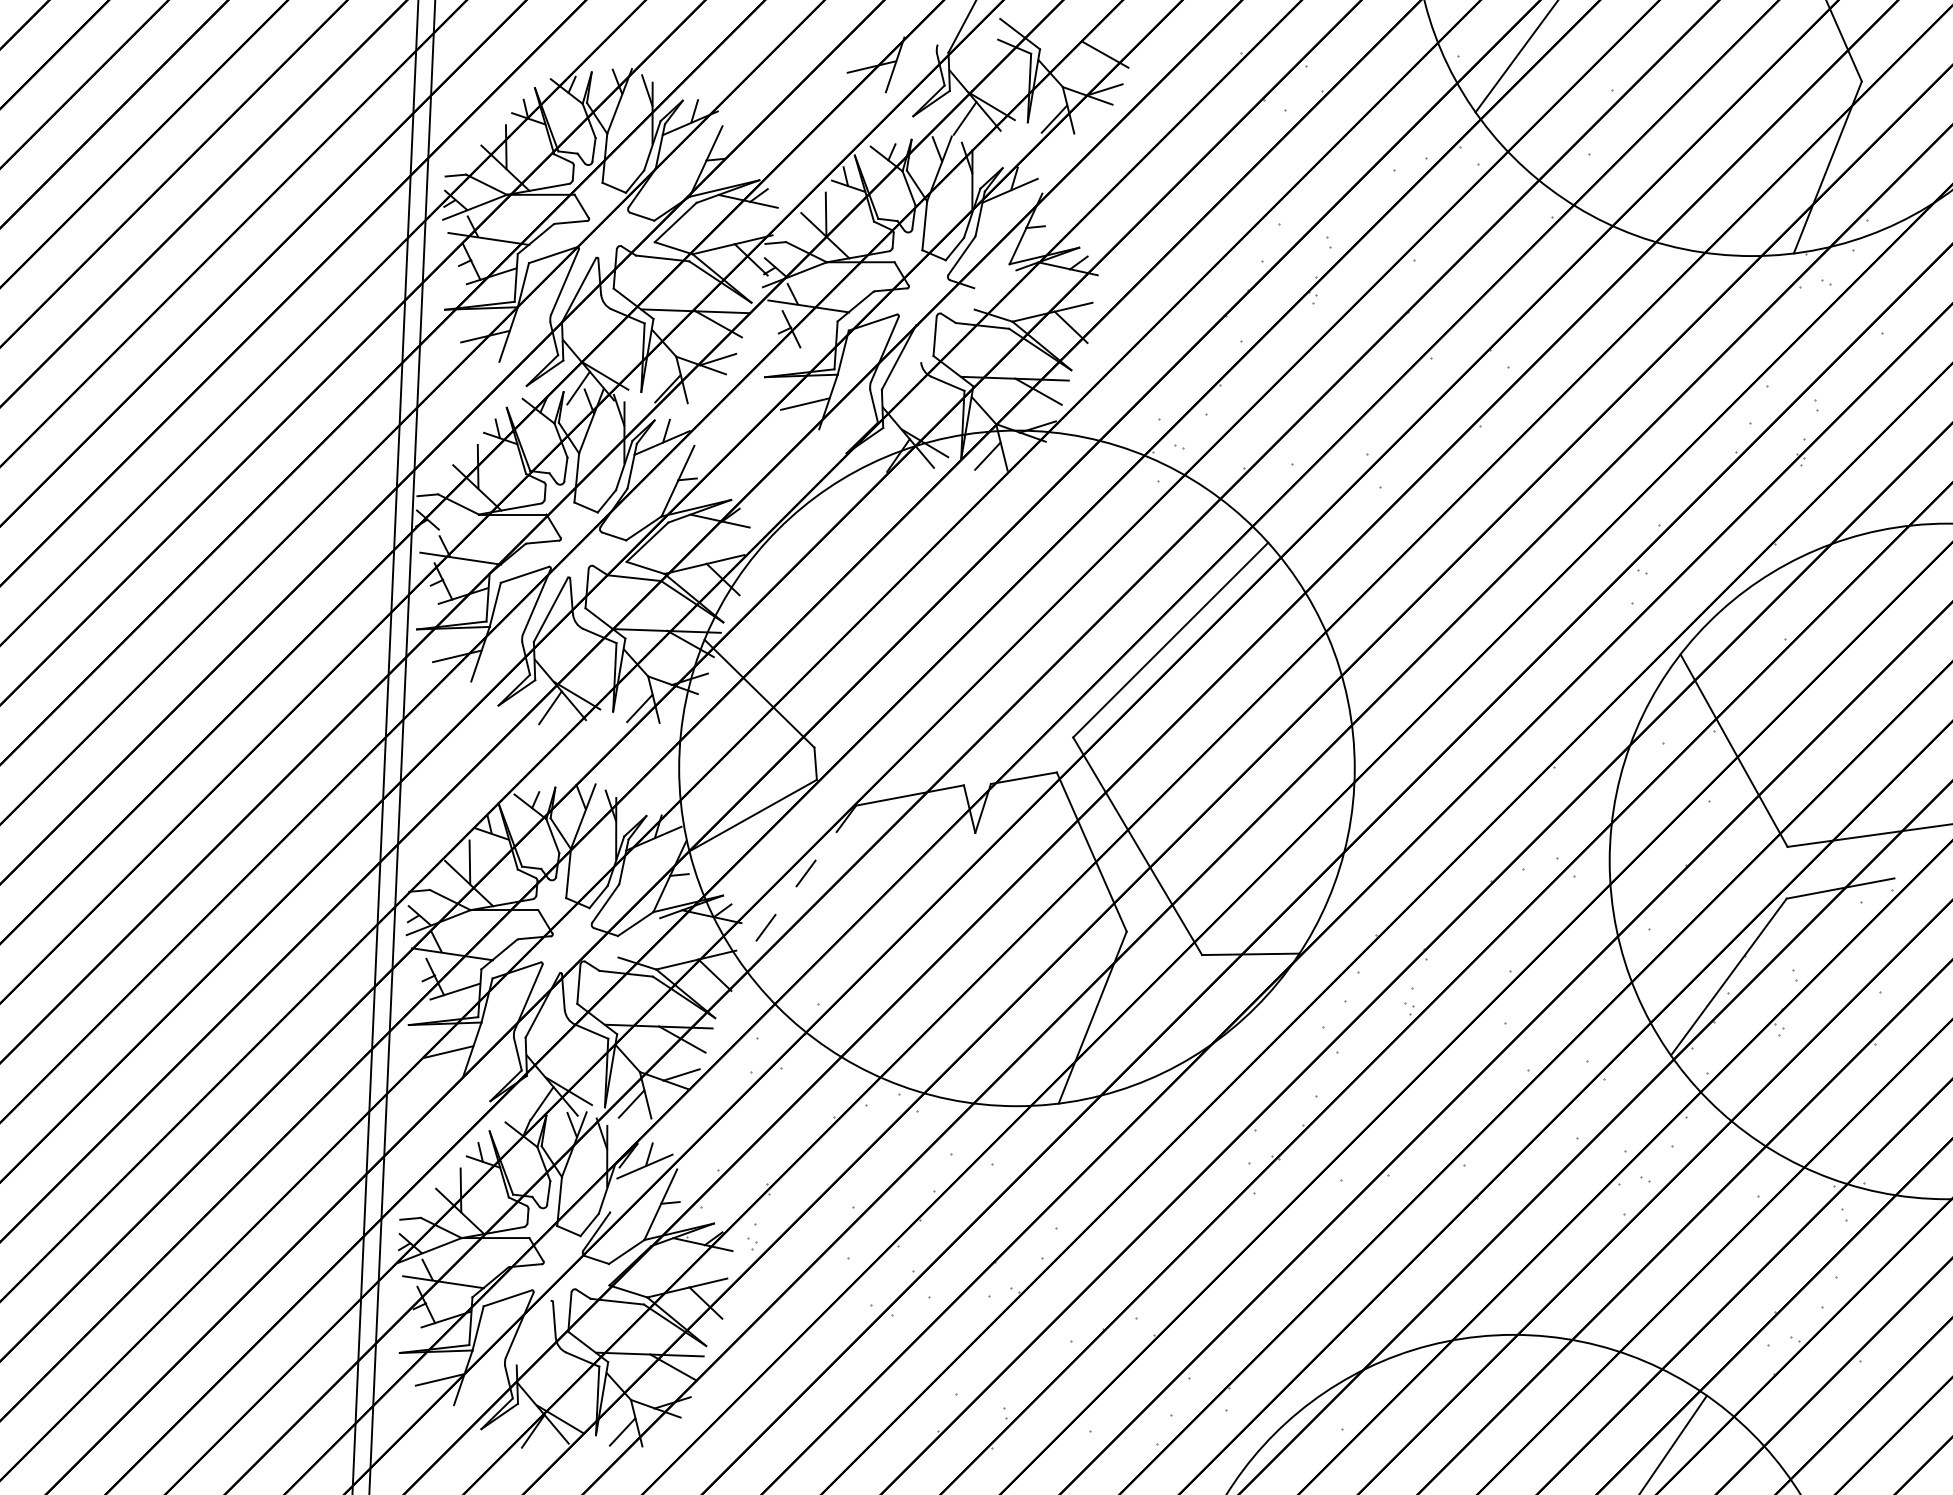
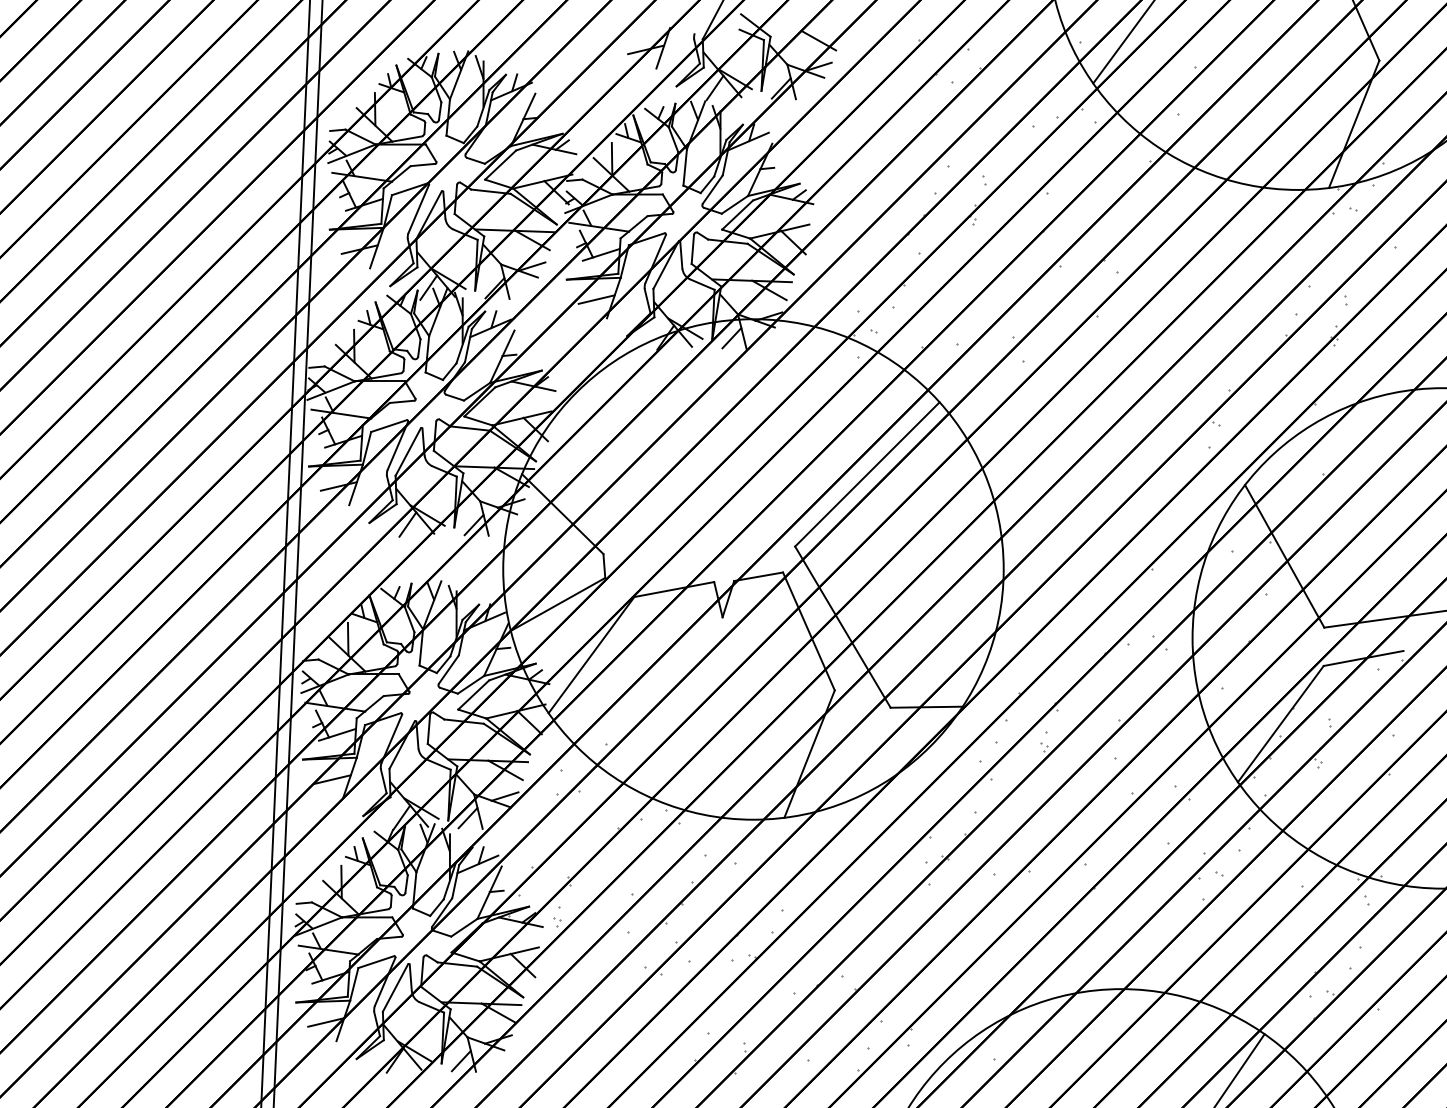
line: (991, 276) -> (734, 205), added
line: (995, 289) -> (737, 214), added
line: (810, 343) -> (600, 254), added
line: (919, 344) -> (681, 255), added
line: (446, 526) -> (330, 390), added
line: (798, 884) -> (591, 655), dashed -> solid
line: (639, 937) -> (473, 694), added
line: (614, 1189) -> (455, 881), added
line: (533, 1333) -> (395, 988), added

